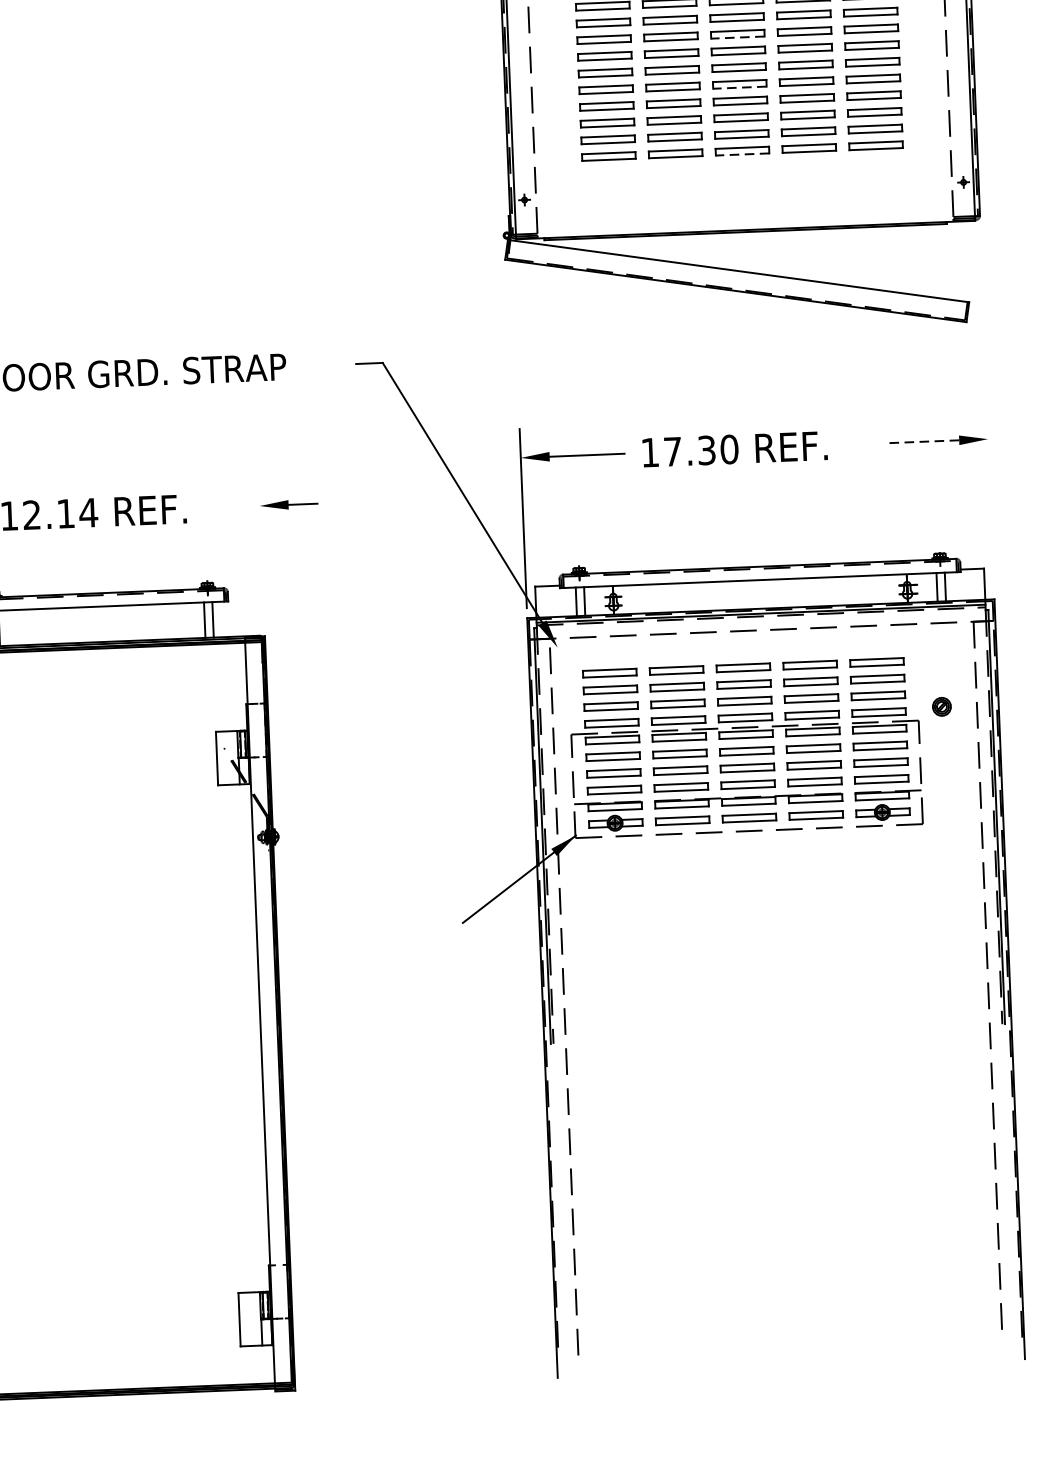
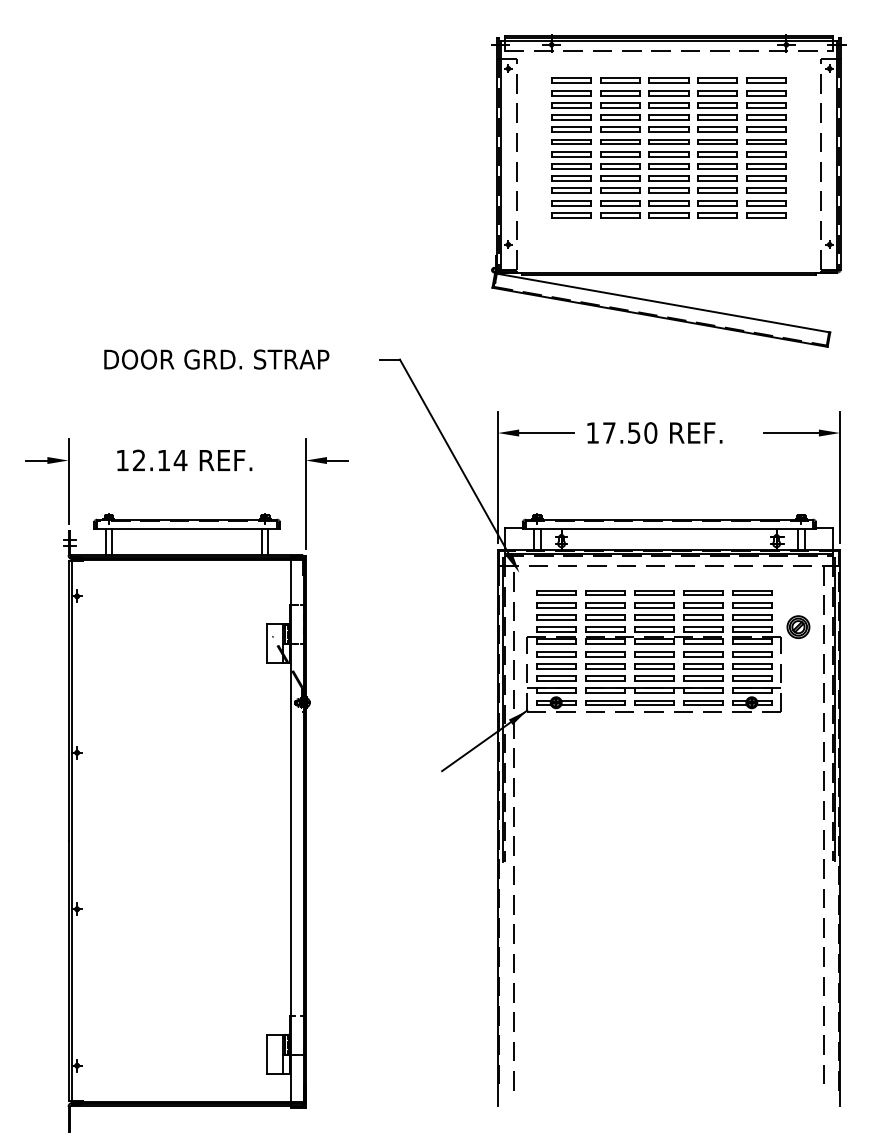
line: (738, 37) -> (669, 132), dashed -> solid
line: (740, 87) -> (669, 168), dashed -> solid
line: (743, 154) -> (669, 217), dashed -> solid
line: (920, 442) -> (790, 433), dashed -> solid
text: (707, 449) -> (634, 432), 17.30 -> 17.50
line: (991, 498) -> (840, 476), added
line: (261, 551) -> (305, 493), added
part: (941, 707) -> (798, 627), size x1.67

